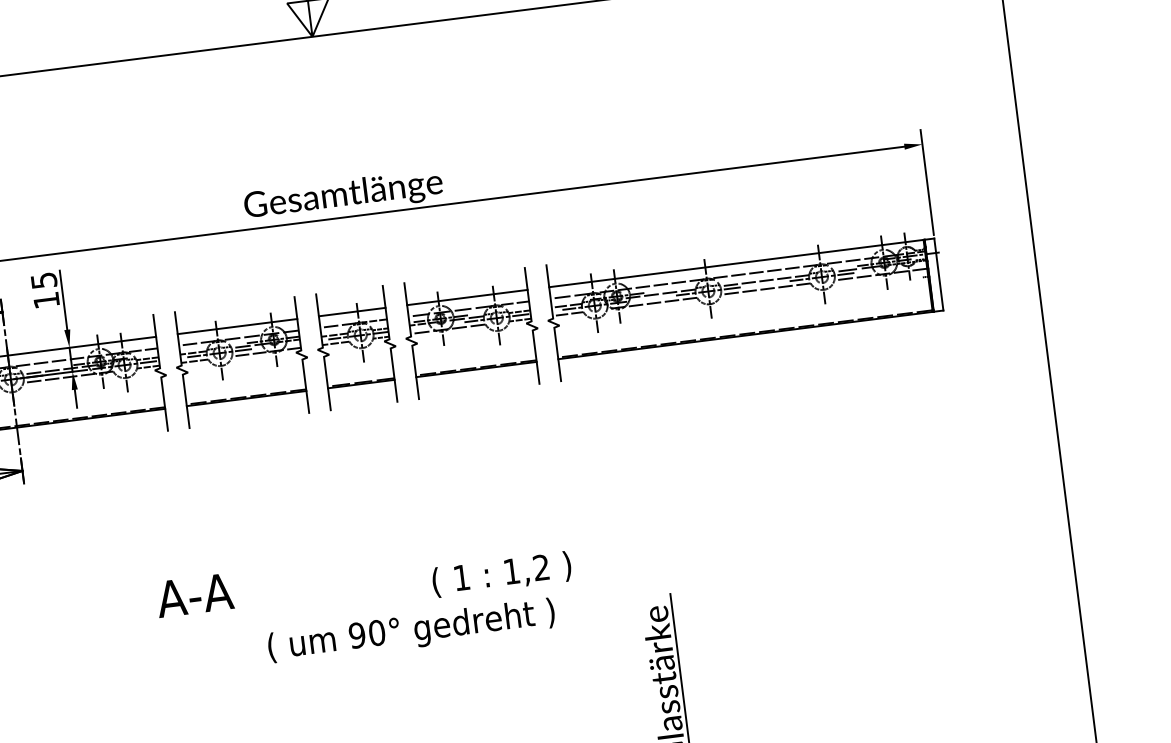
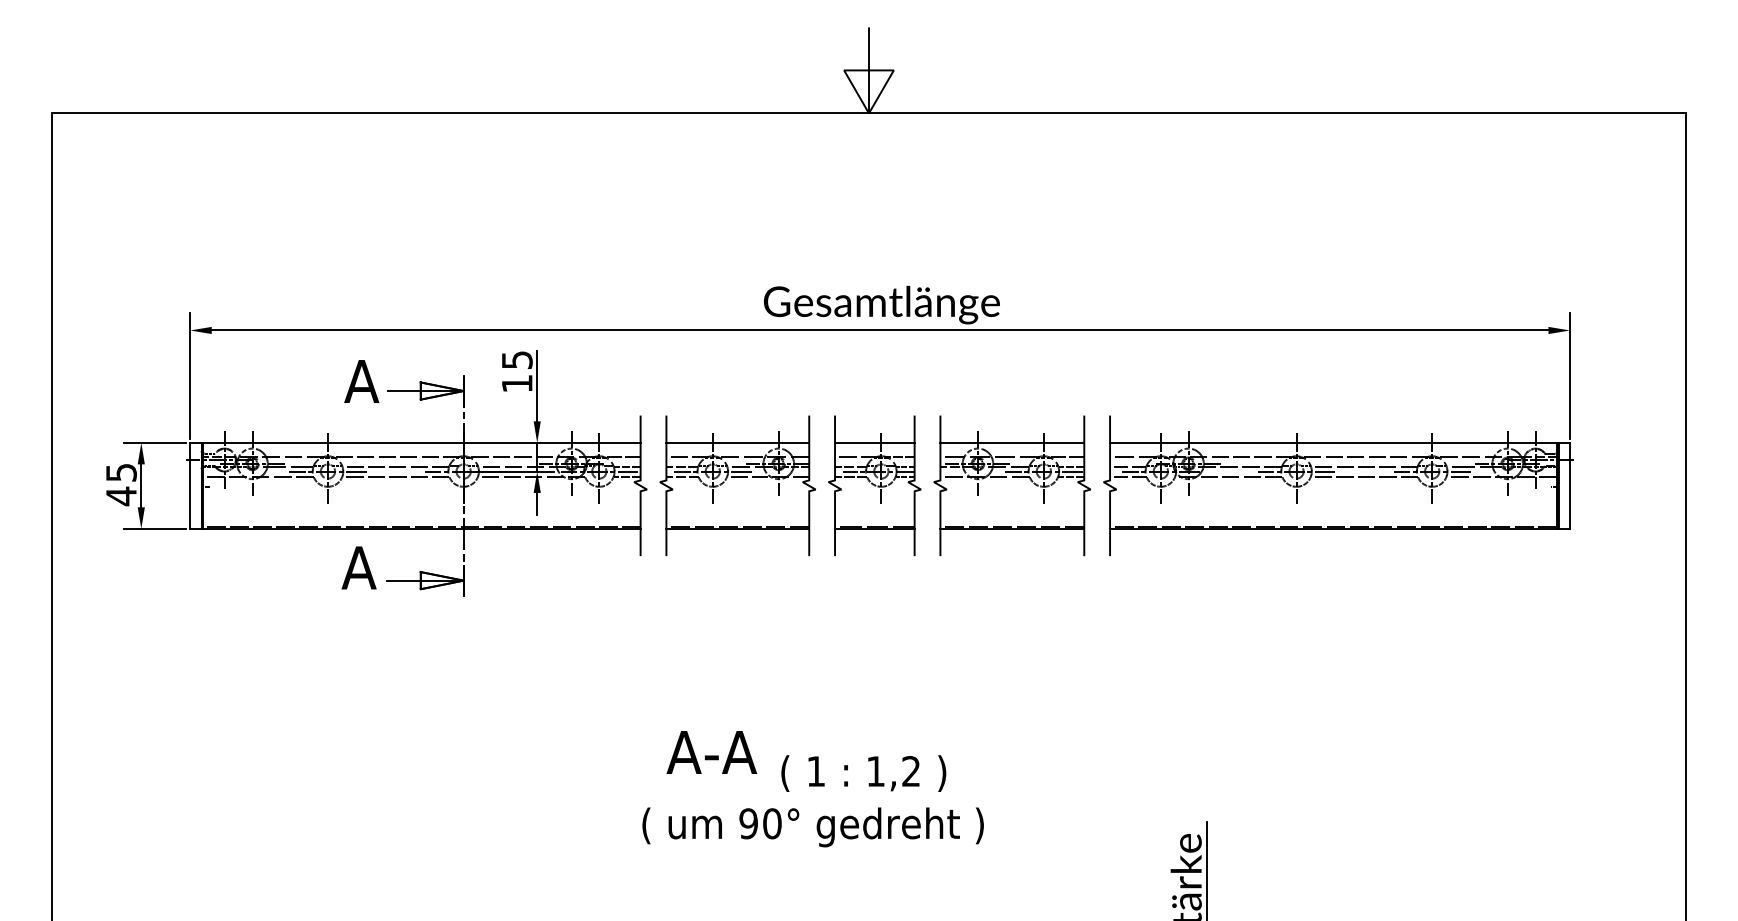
text: (501, 574) -> (863, 773), moved
text: (194, 595) -> (711, 752), moved
text: (411, 631) -> (812, 827), moved

